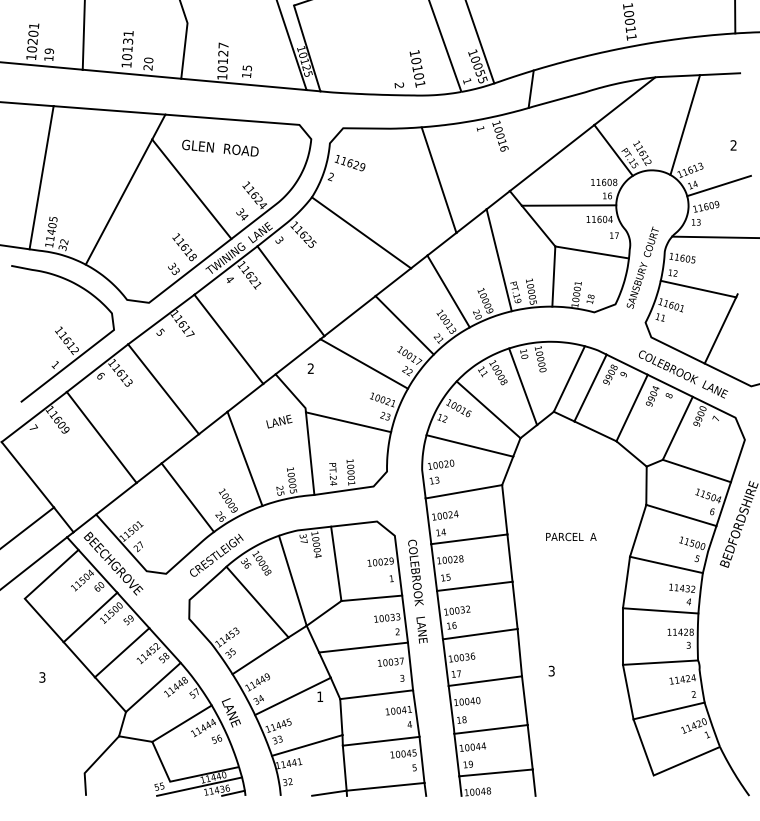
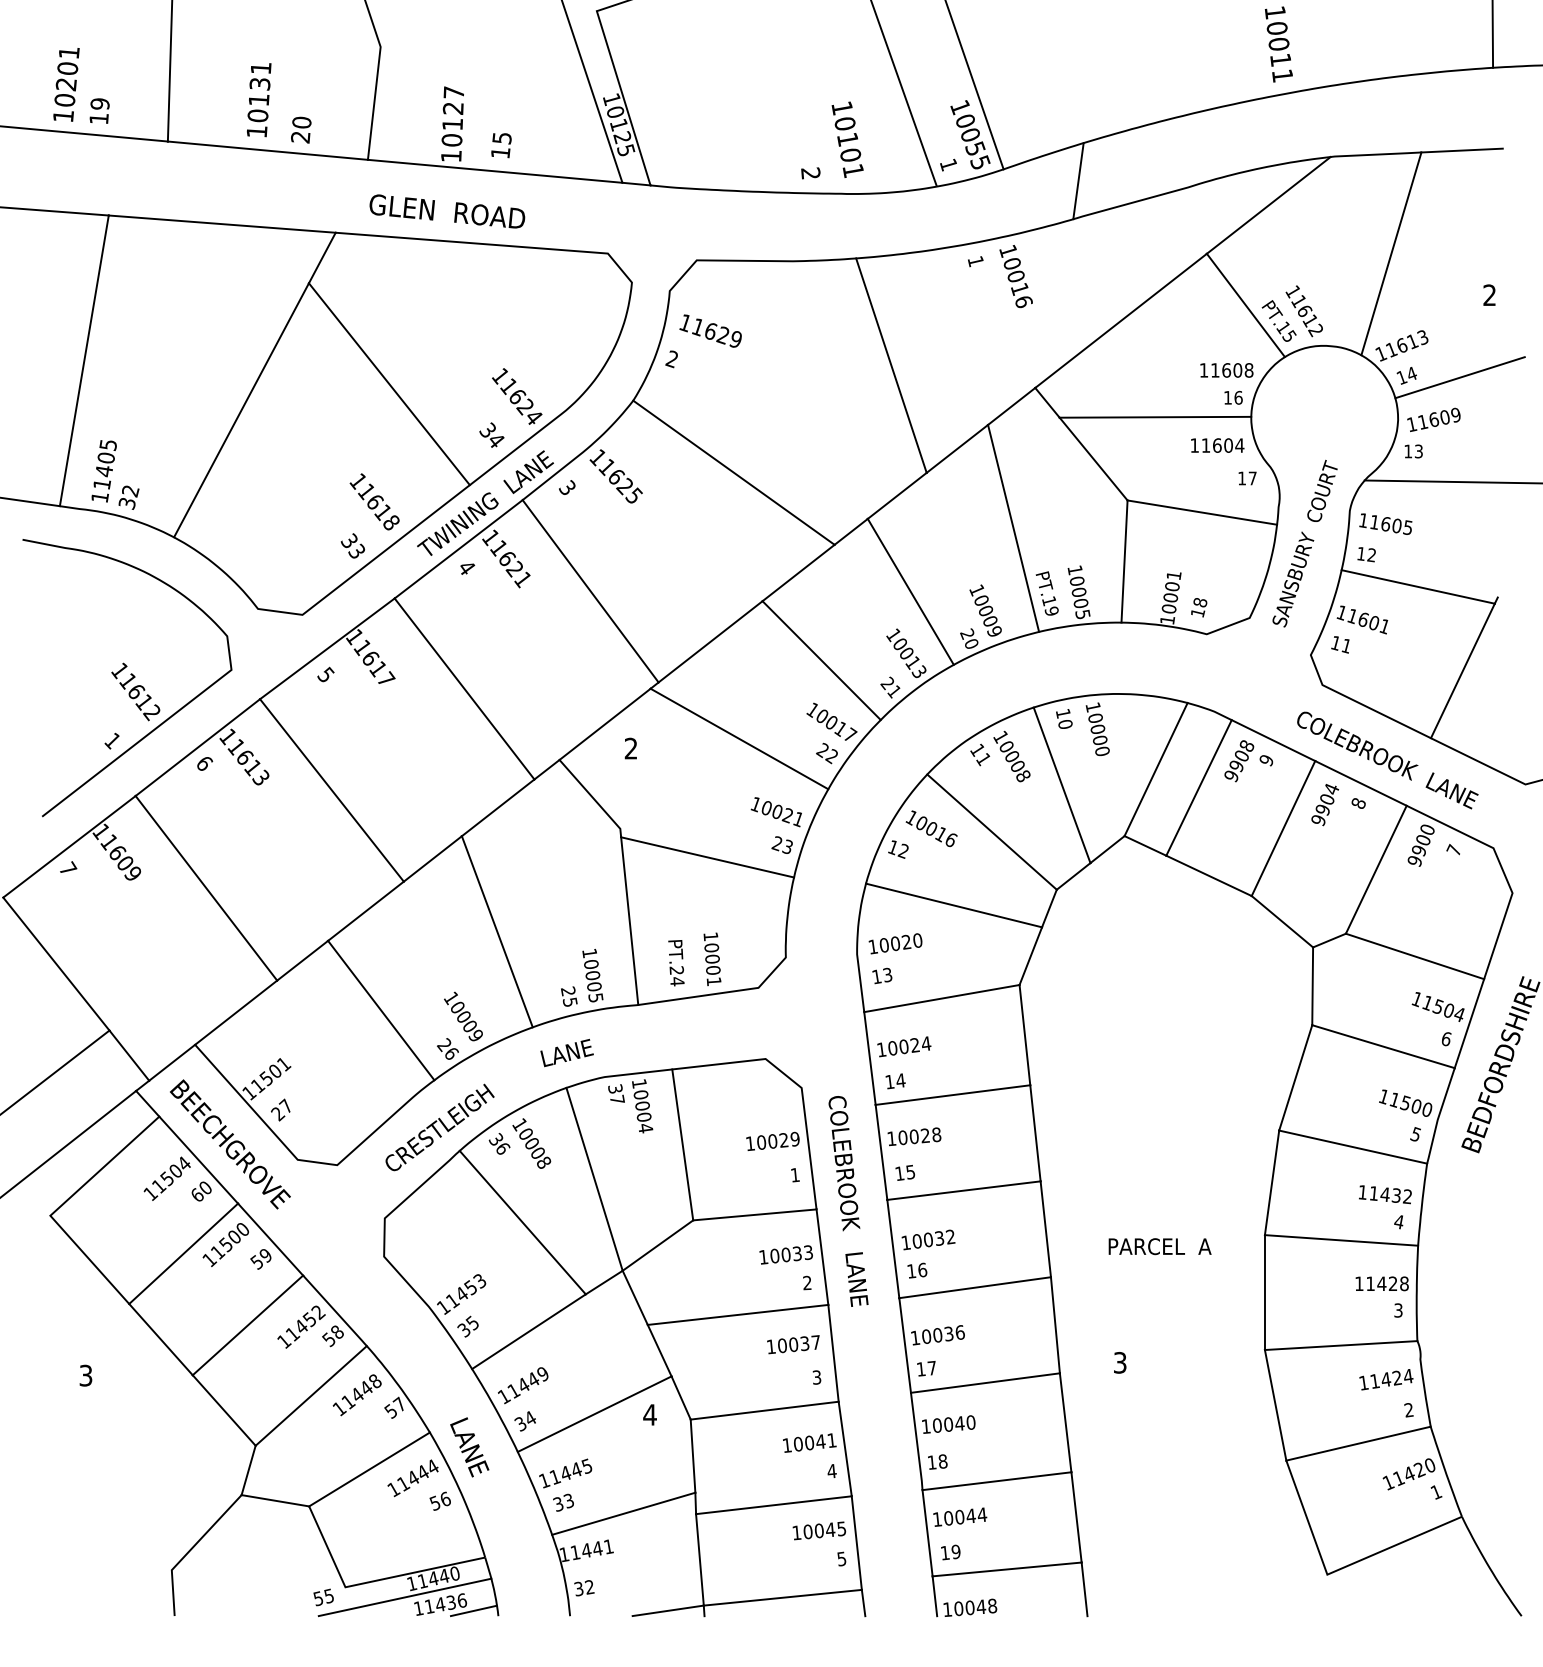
text: (220, 147) -> (447, 210), moved
text: (279, 421) -> (567, 1052), moved
text: (571, 536) -> (1160, 1245), moved
text: (319, 696) -> (648, 1414), 1 -> 4

